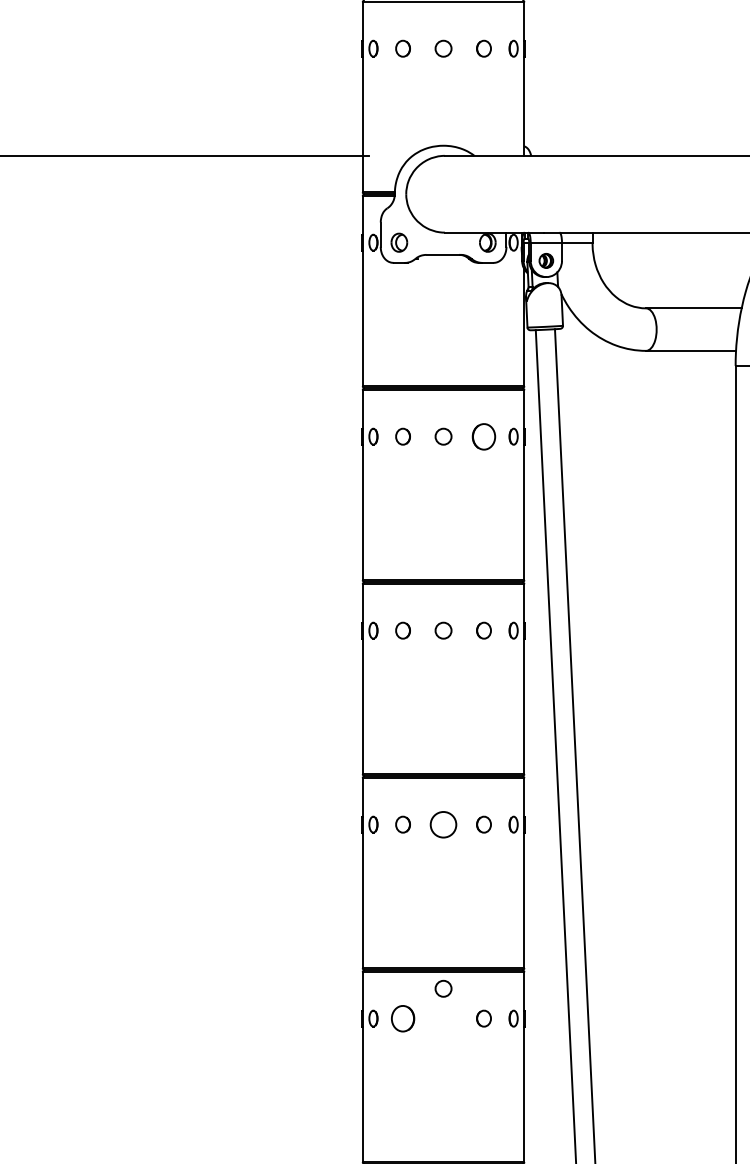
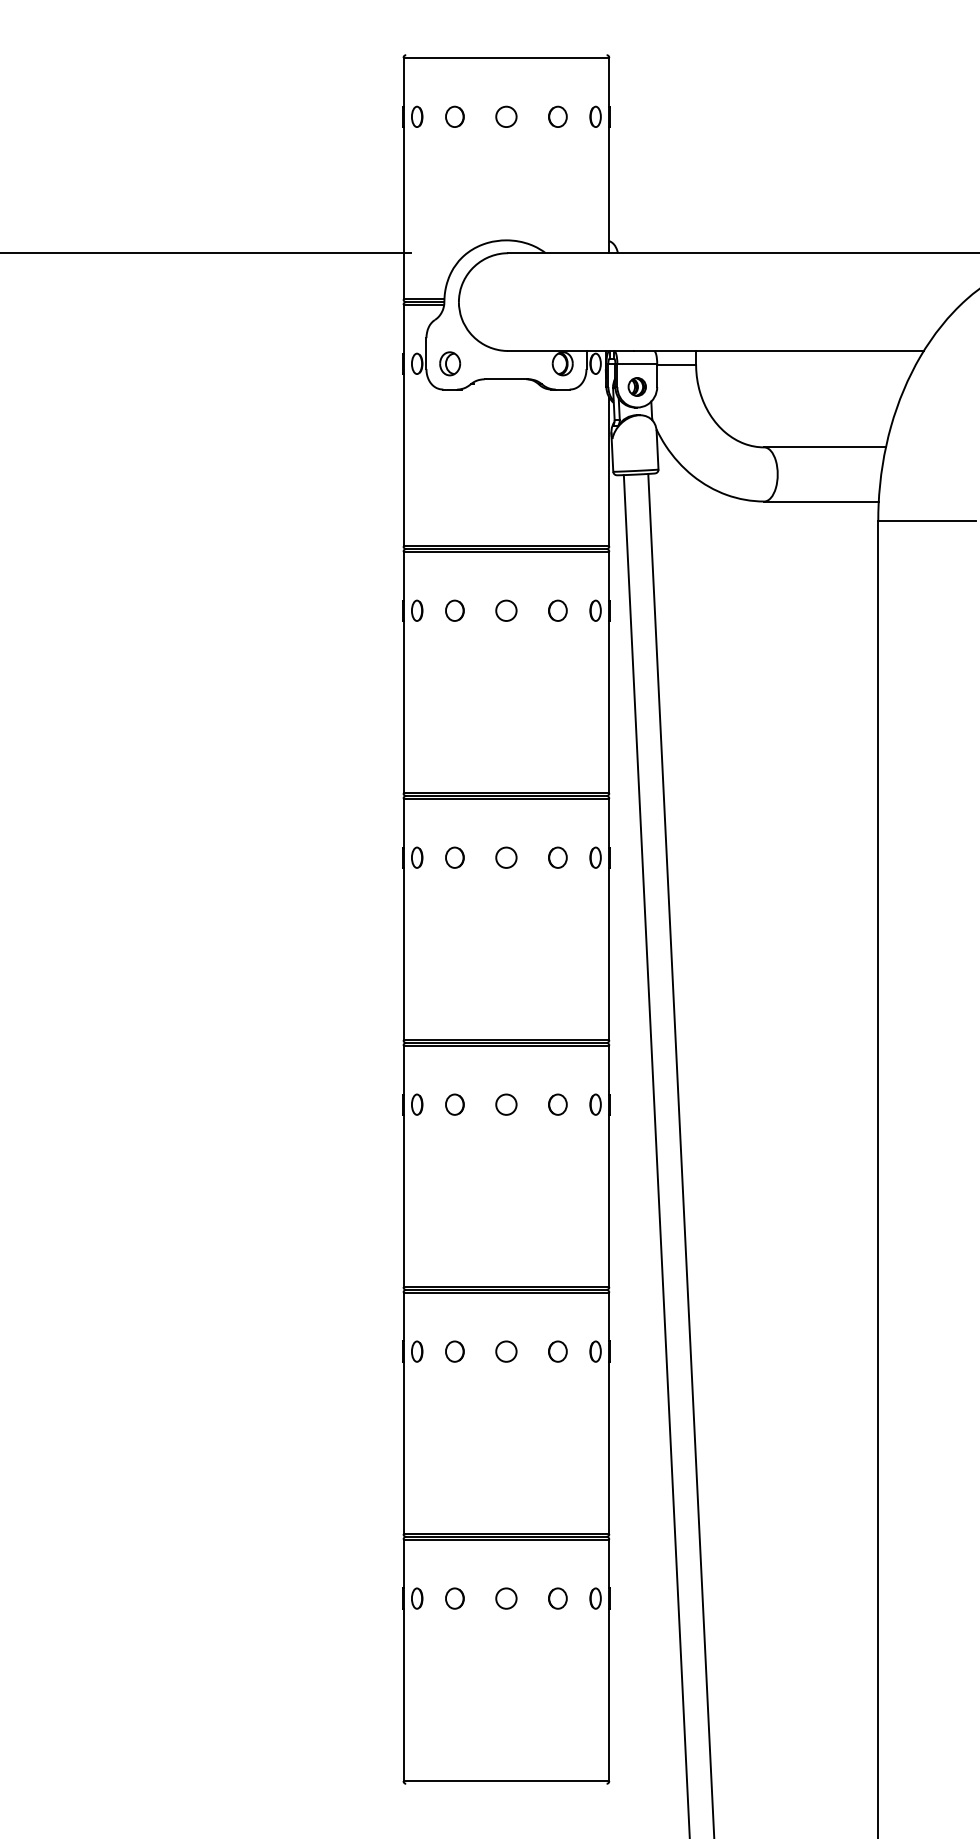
part: (483, 436) -> (557, 610), size x0.62
circle: (443, 824) -> (506, 1104), size x0.62
circle: (443, 988) -> (506, 1351), moved
part: (402, 1018) -> (454, 1351), size x0.62

